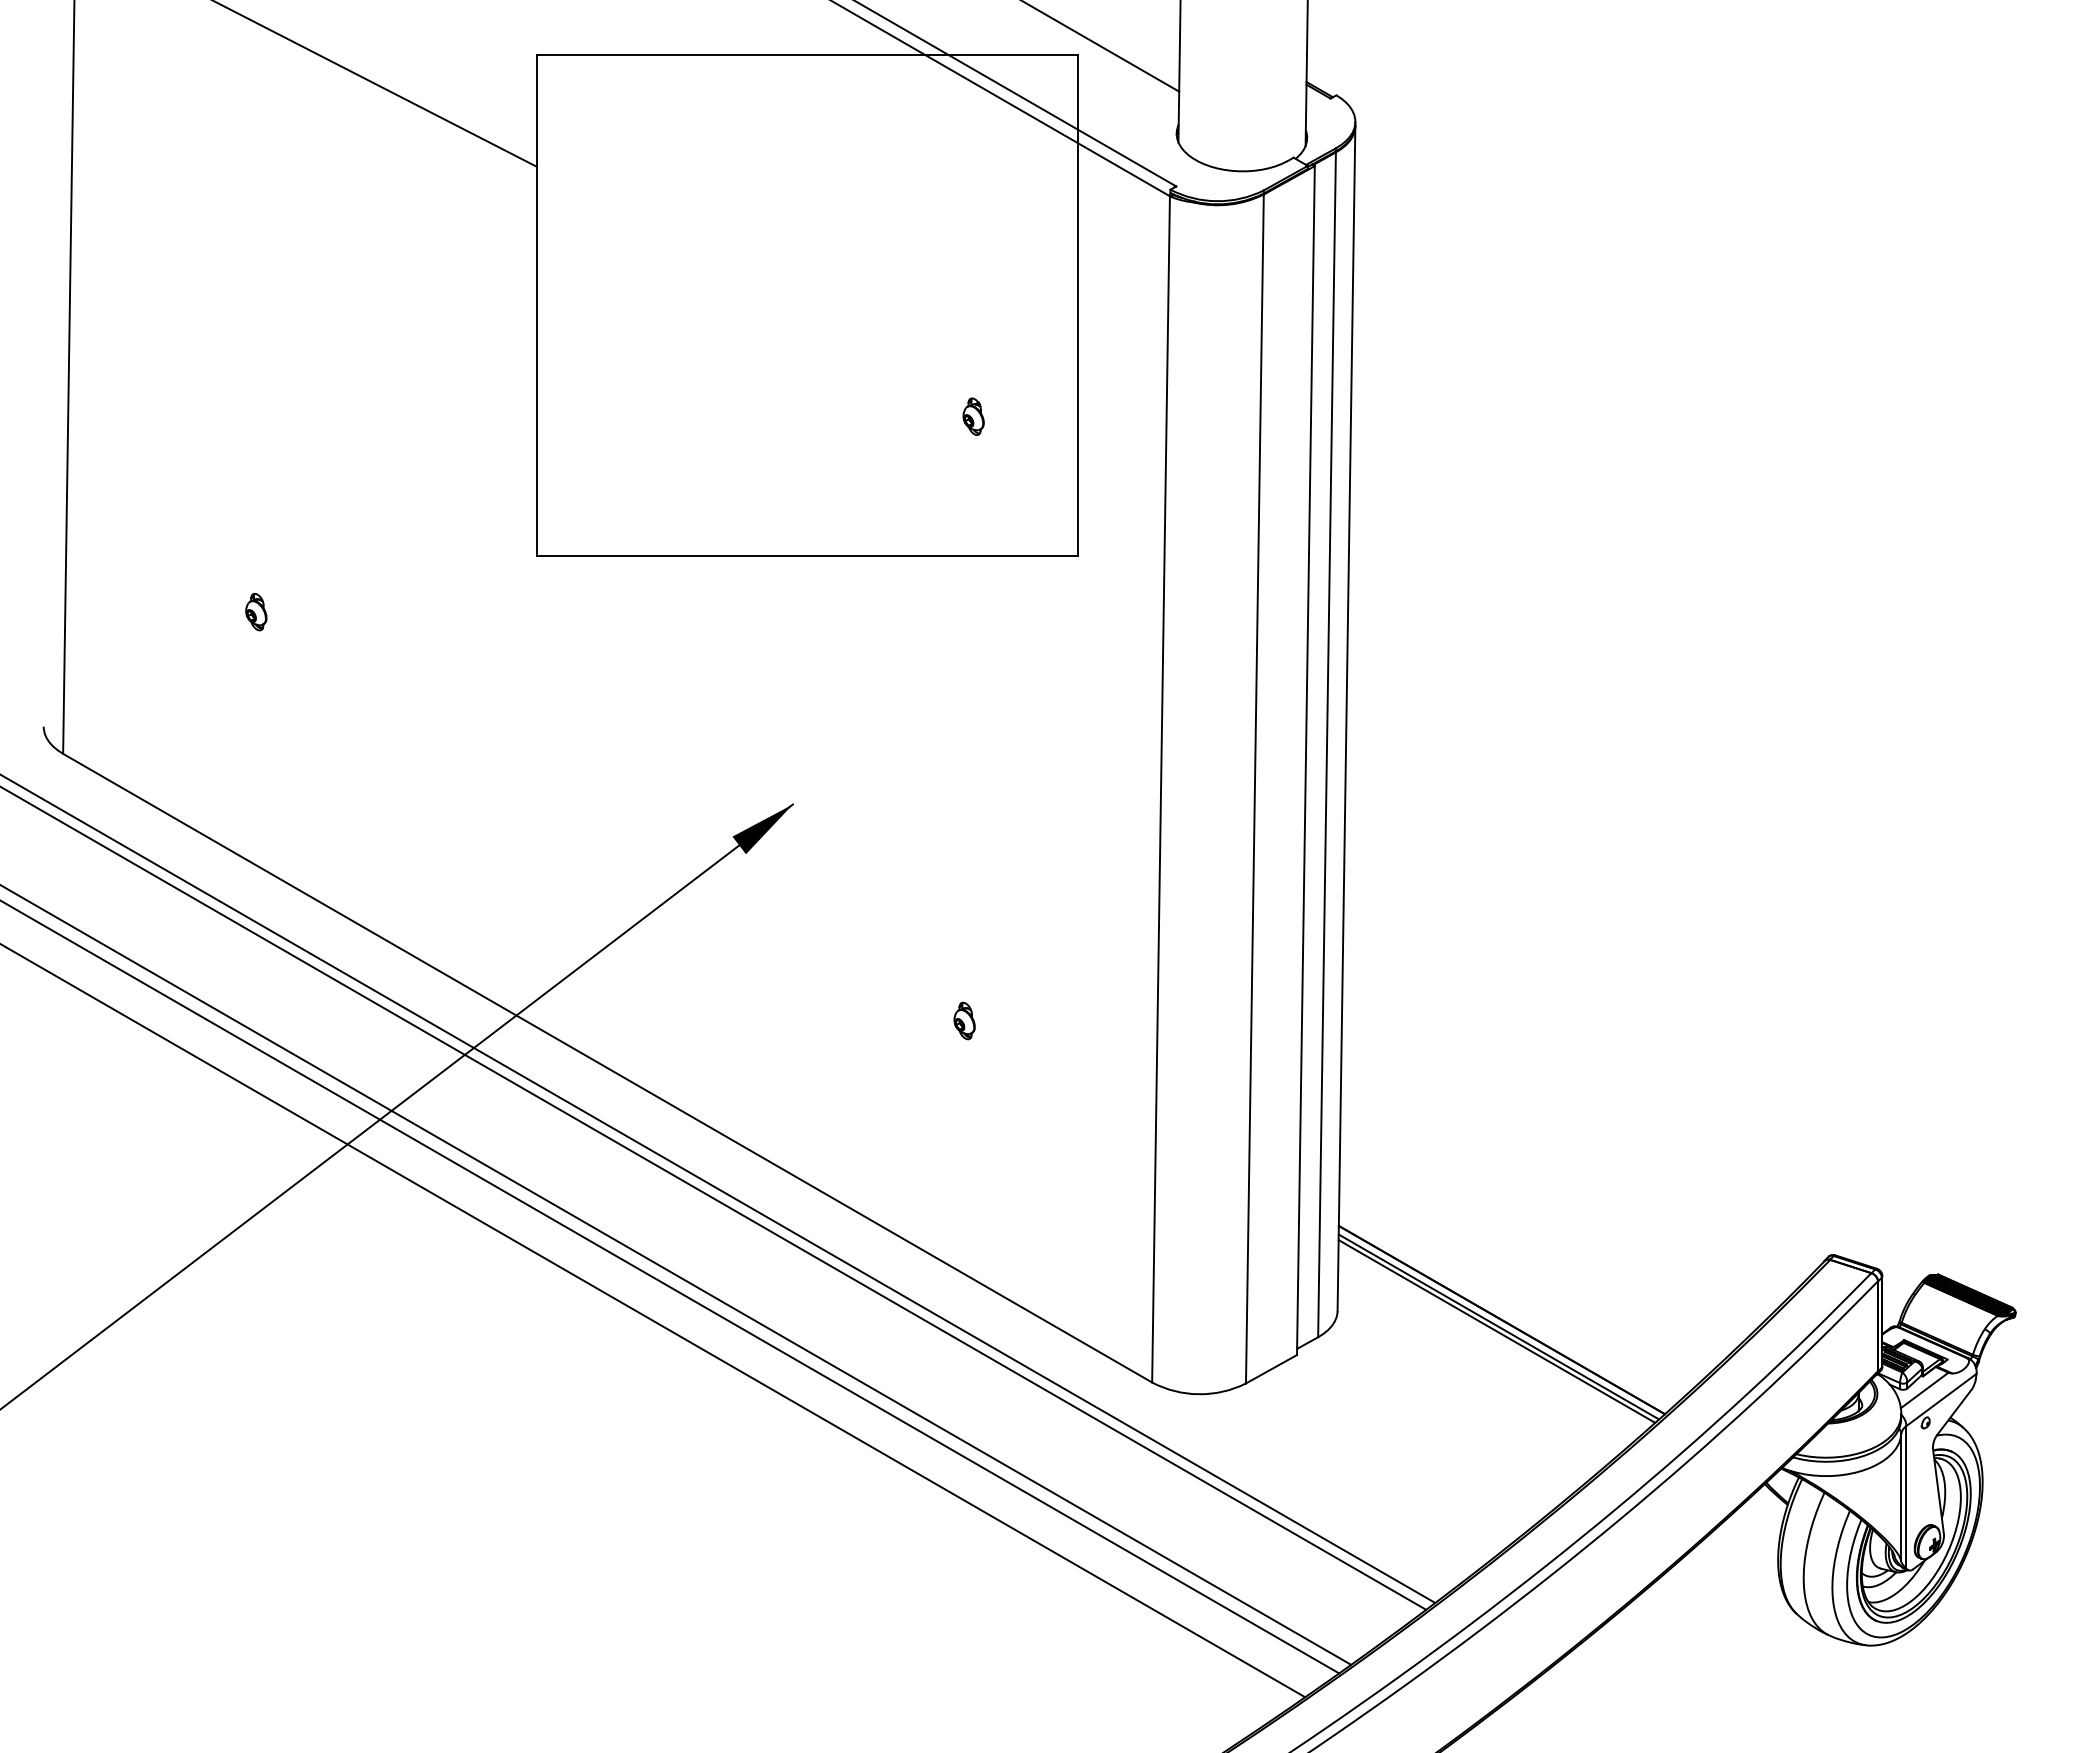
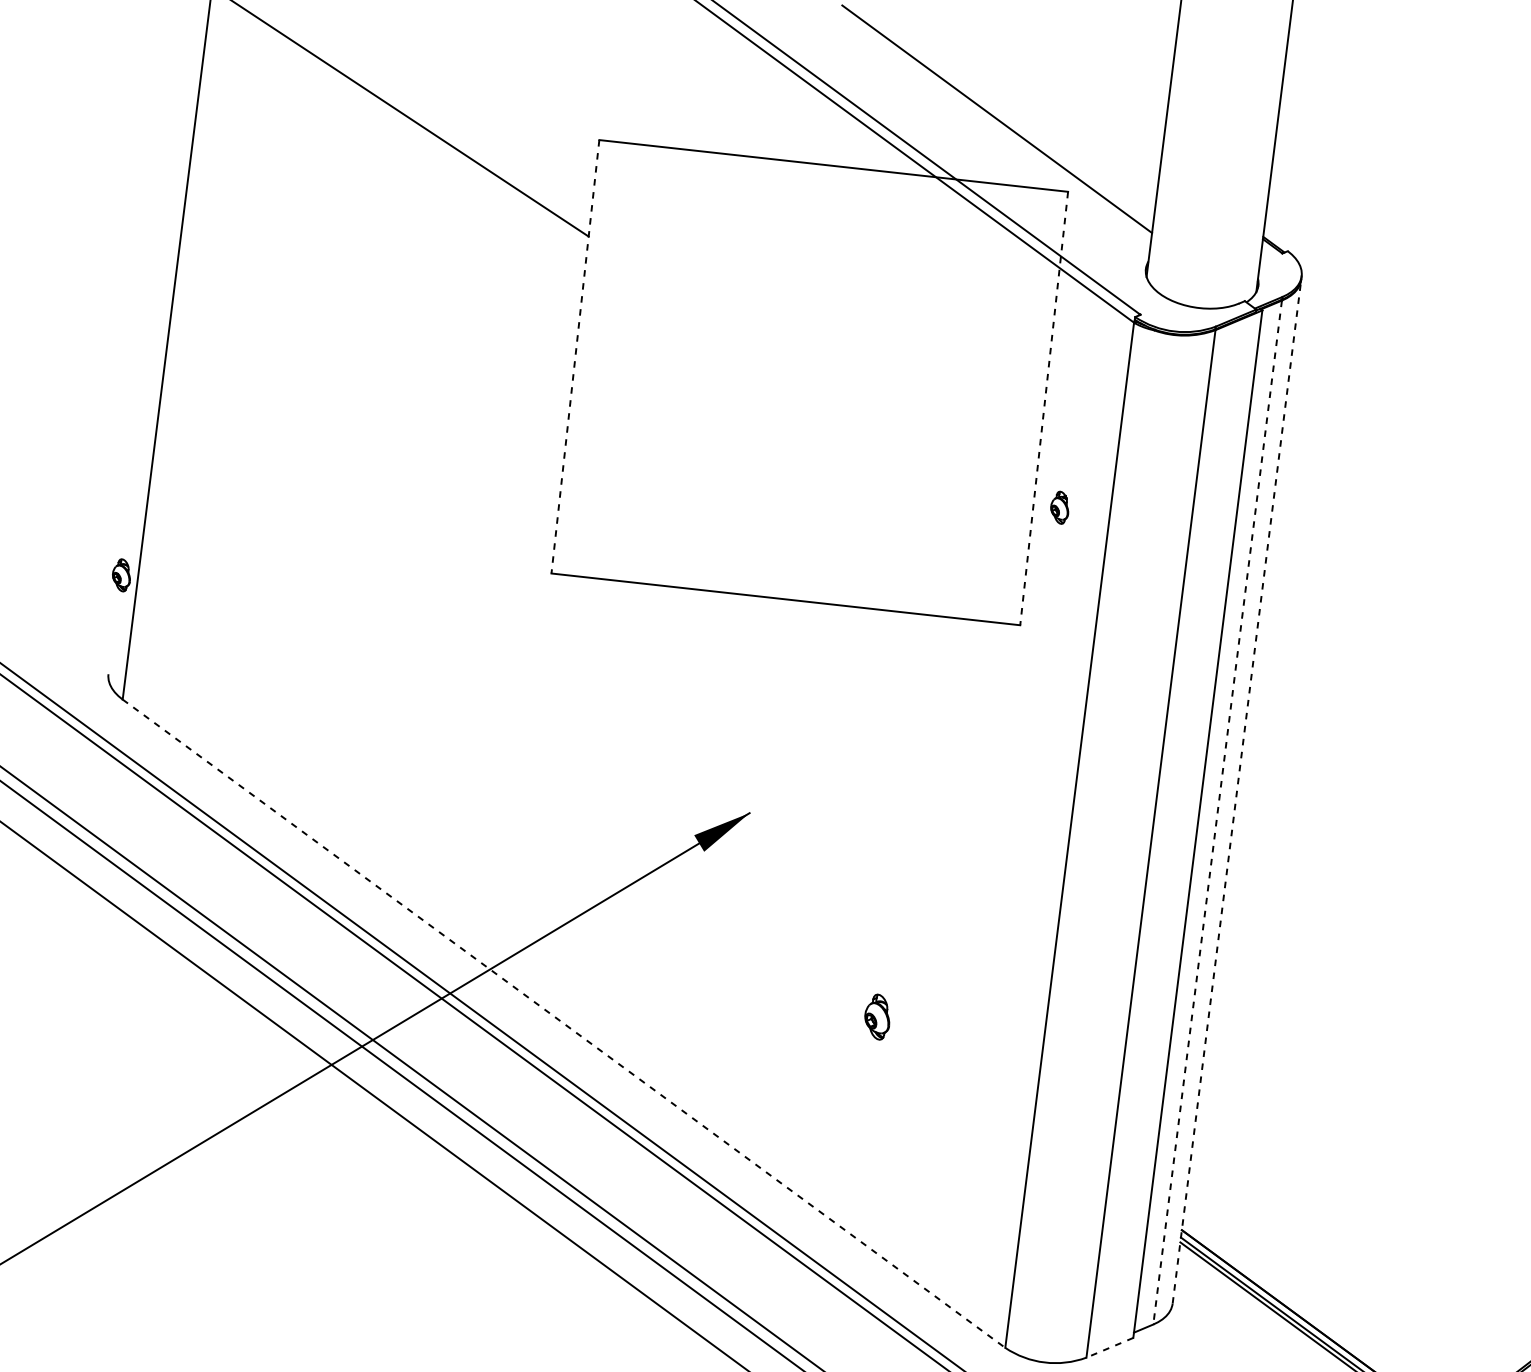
line: (536, 306) -> (575, 357), solid -> dashed
line: (1078, 306) -> (1044, 409), solid -> dashed
part: (973, 416) -> (1059, 507), moved
part: (256, 611) -> (121, 574), moved
line: (1346, 718) -> (1237, 791), solid -> dashed
line: (1327, 745) -> (1217, 813), solid -> dashed
part: (964, 1020) -> (877, 1016), size x1.4
line: (607, 1068) -> (563, 1023), solid -> dashed
line: (1271, 1369) -> (1109, 1347), solid -> dashed

